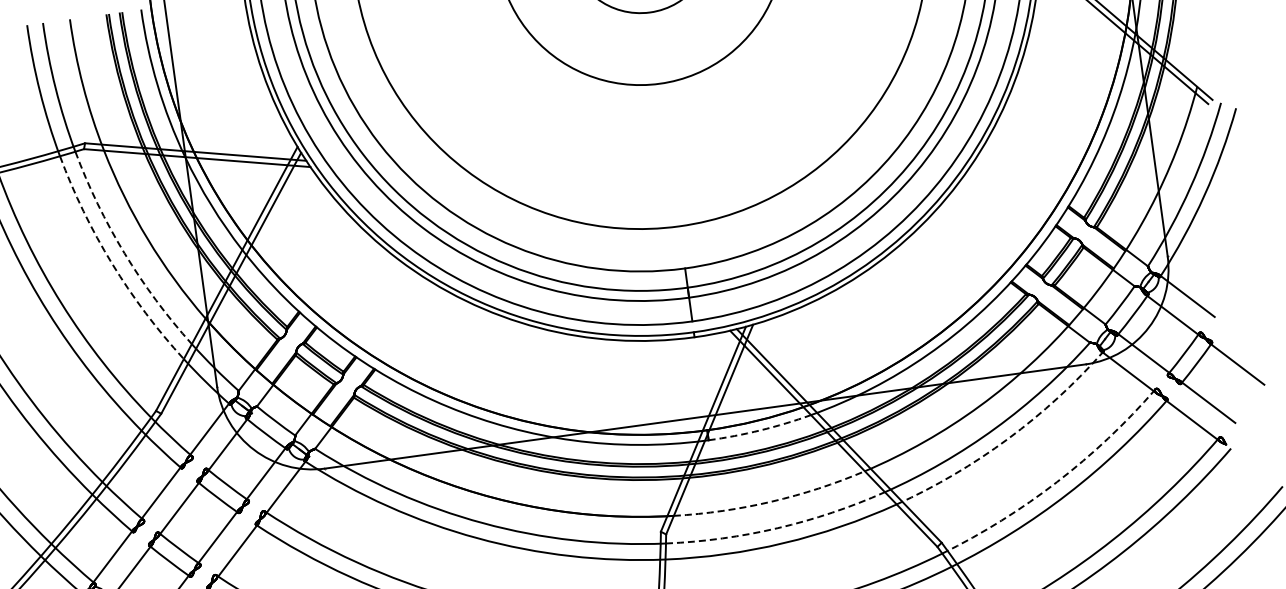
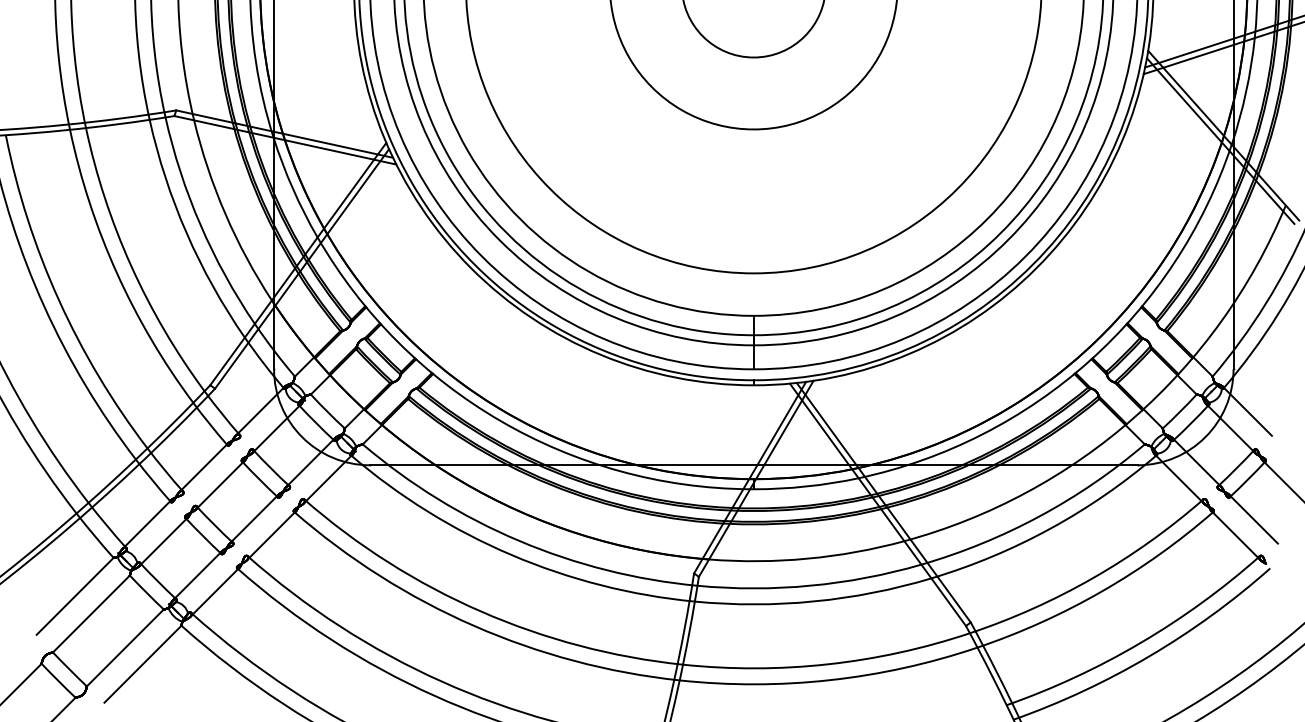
arc: (124, 253) -> (200, 224), dashed -> solid
arc: (111, 263) -> (186, 233), dashed -> solid
arc: (760, 430) -> (806, 486), dashed -> solid
arc: (1007, 438) -> (1050, 528), dashed -> solid
arc: (1057, 482) -> (1093, 578), dashed -> solid
arc: (771, 501) -> (807, 558), dashed -> solid
arc: (777, 527) -> (810, 585), dashed -> solid

